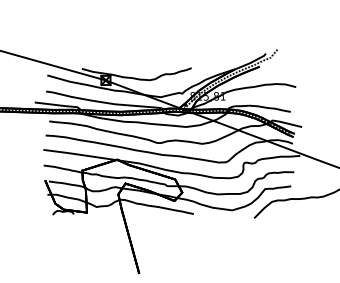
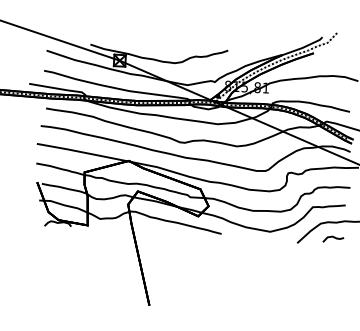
curve: (282, 212) -> (333, 237), added

